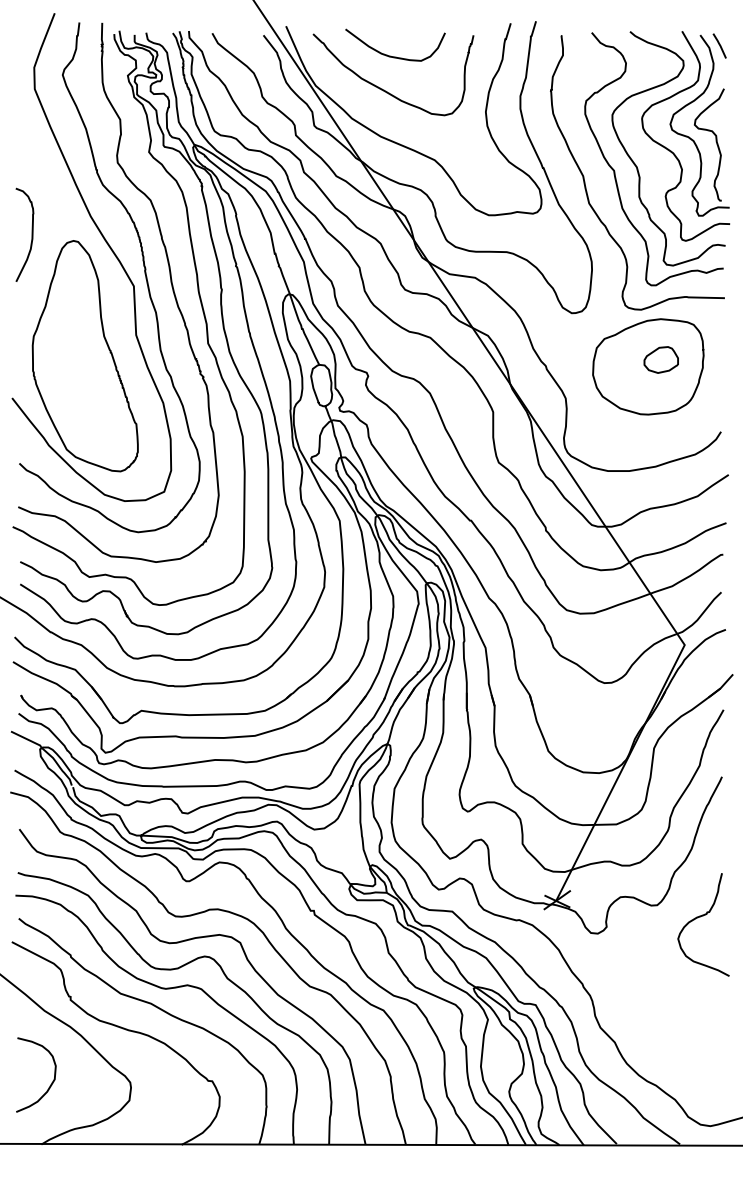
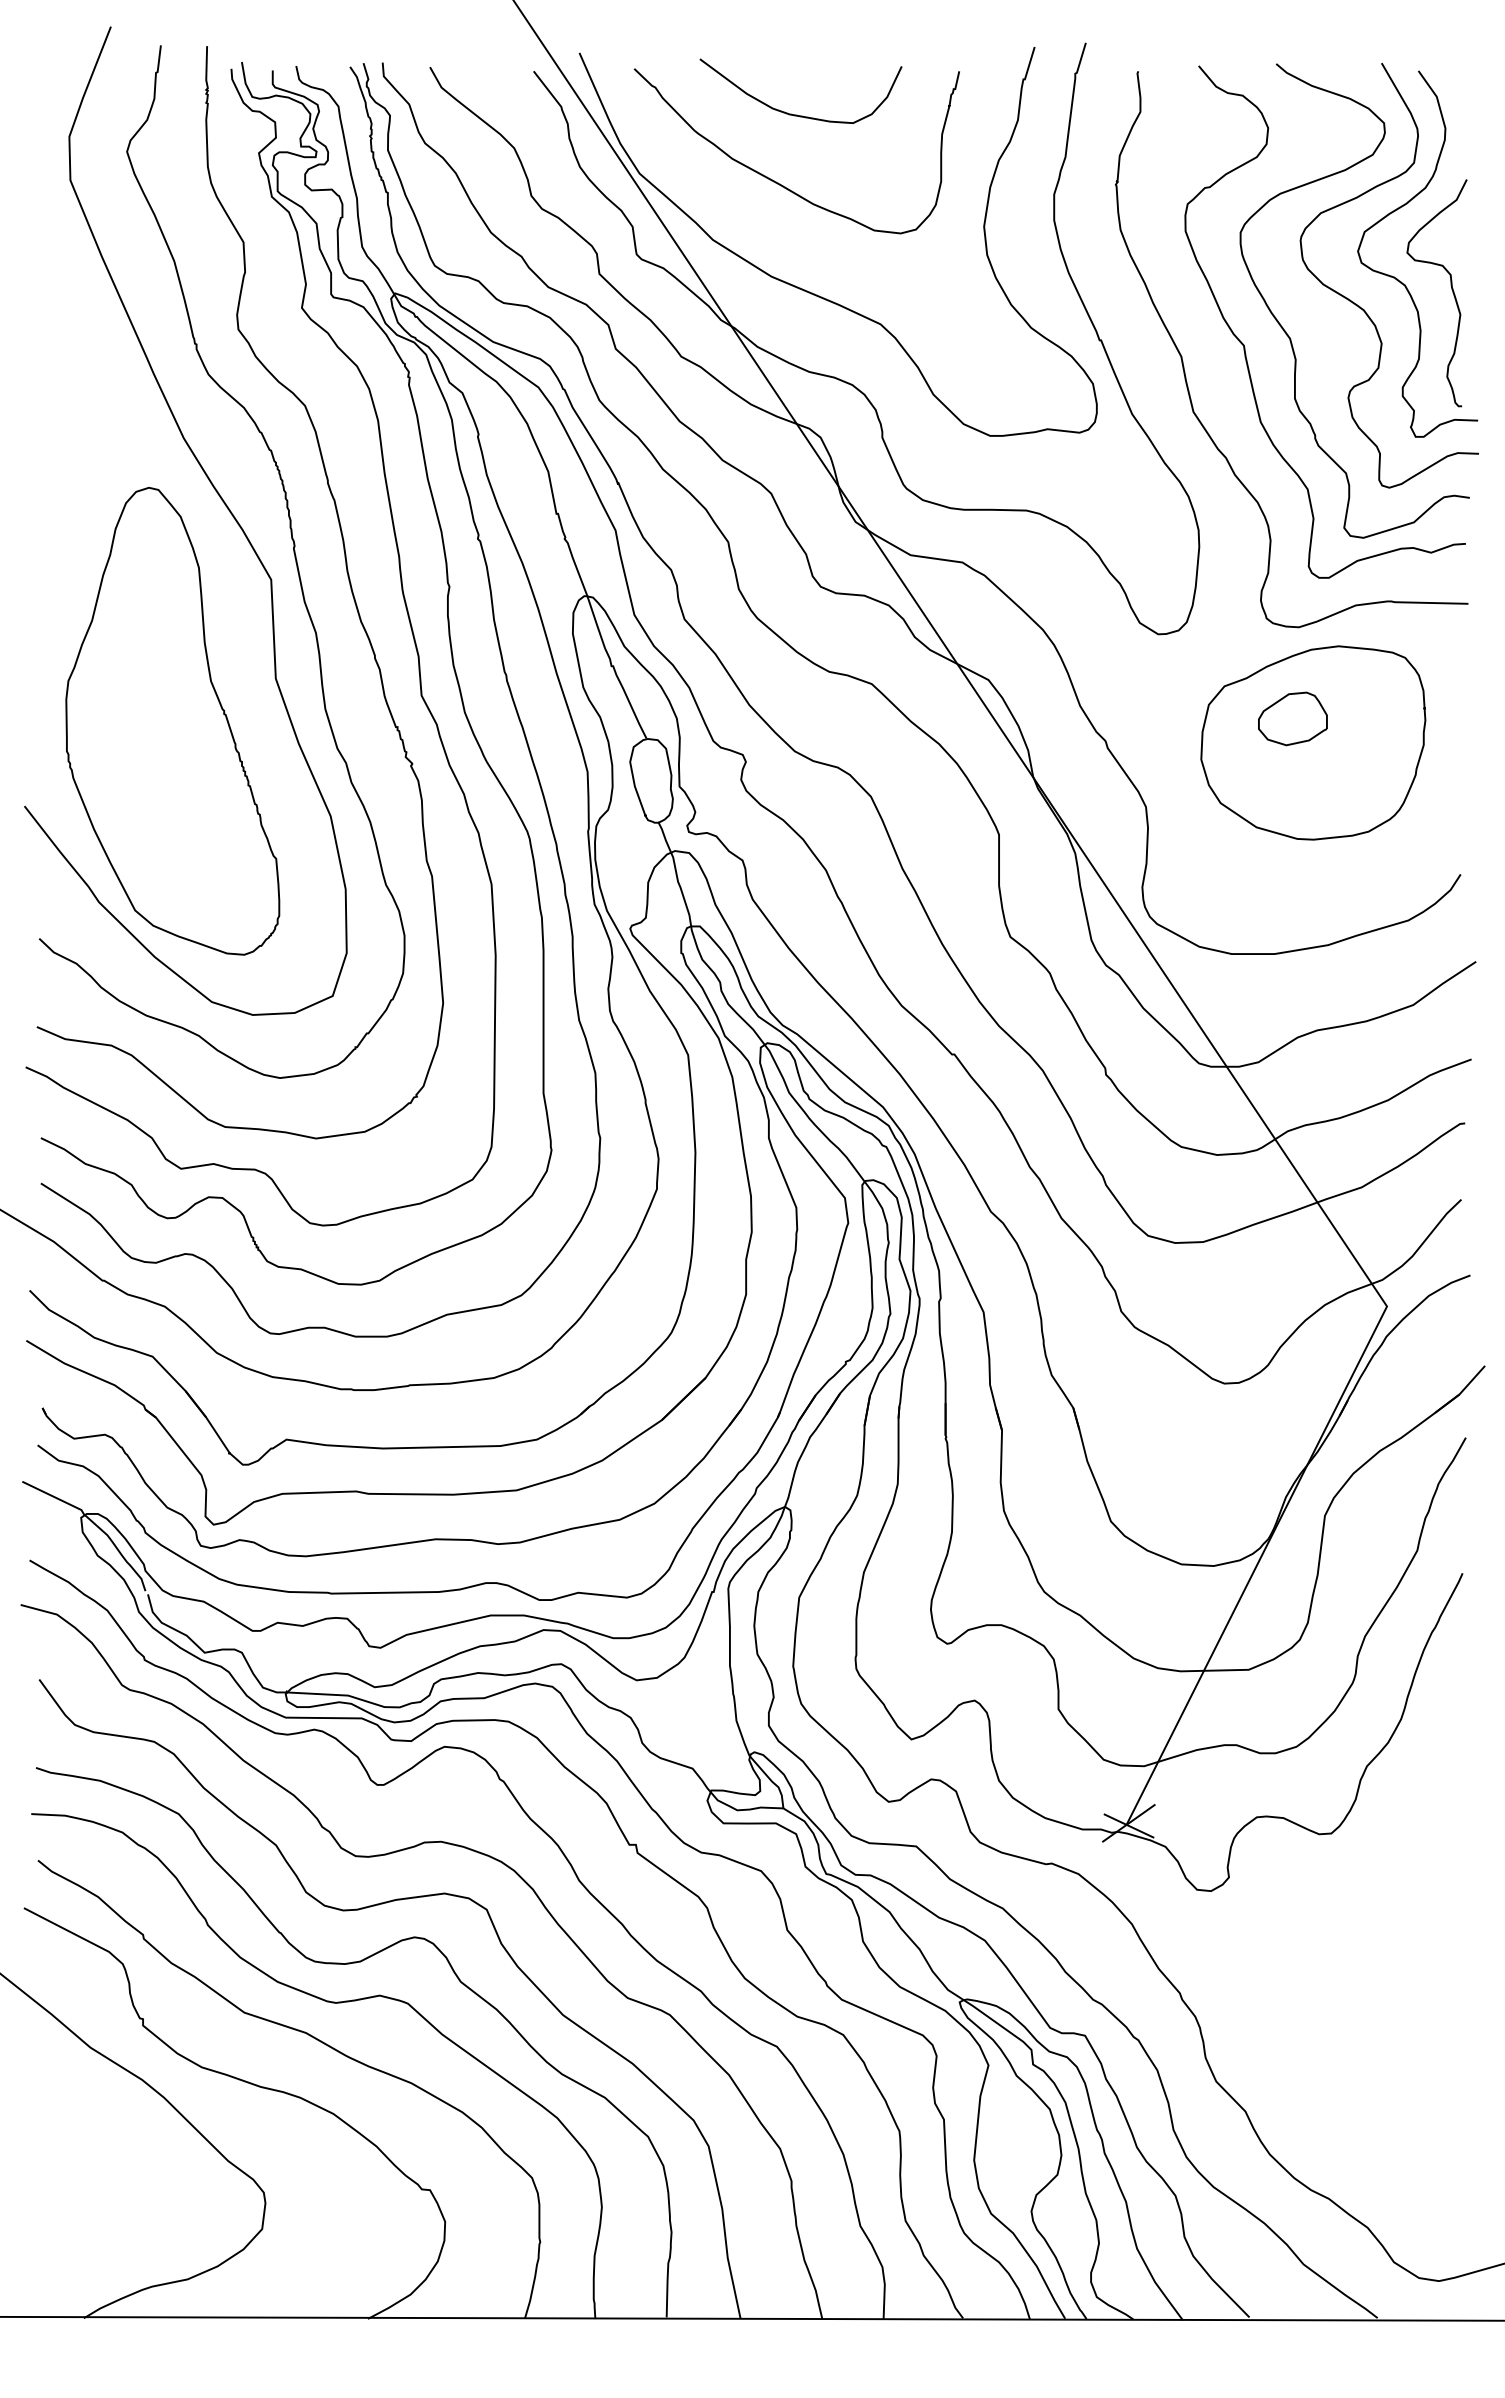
line: (719, 45) -> (1457, 91), removed
curve: (31, 234) -> (63, 474), removed
part: (660, 359) -> (1291, 717), moved
curve: (700, 917) -> (1418, 1858), removed
curve: (51, 1082) -> (104, 2192), removed

